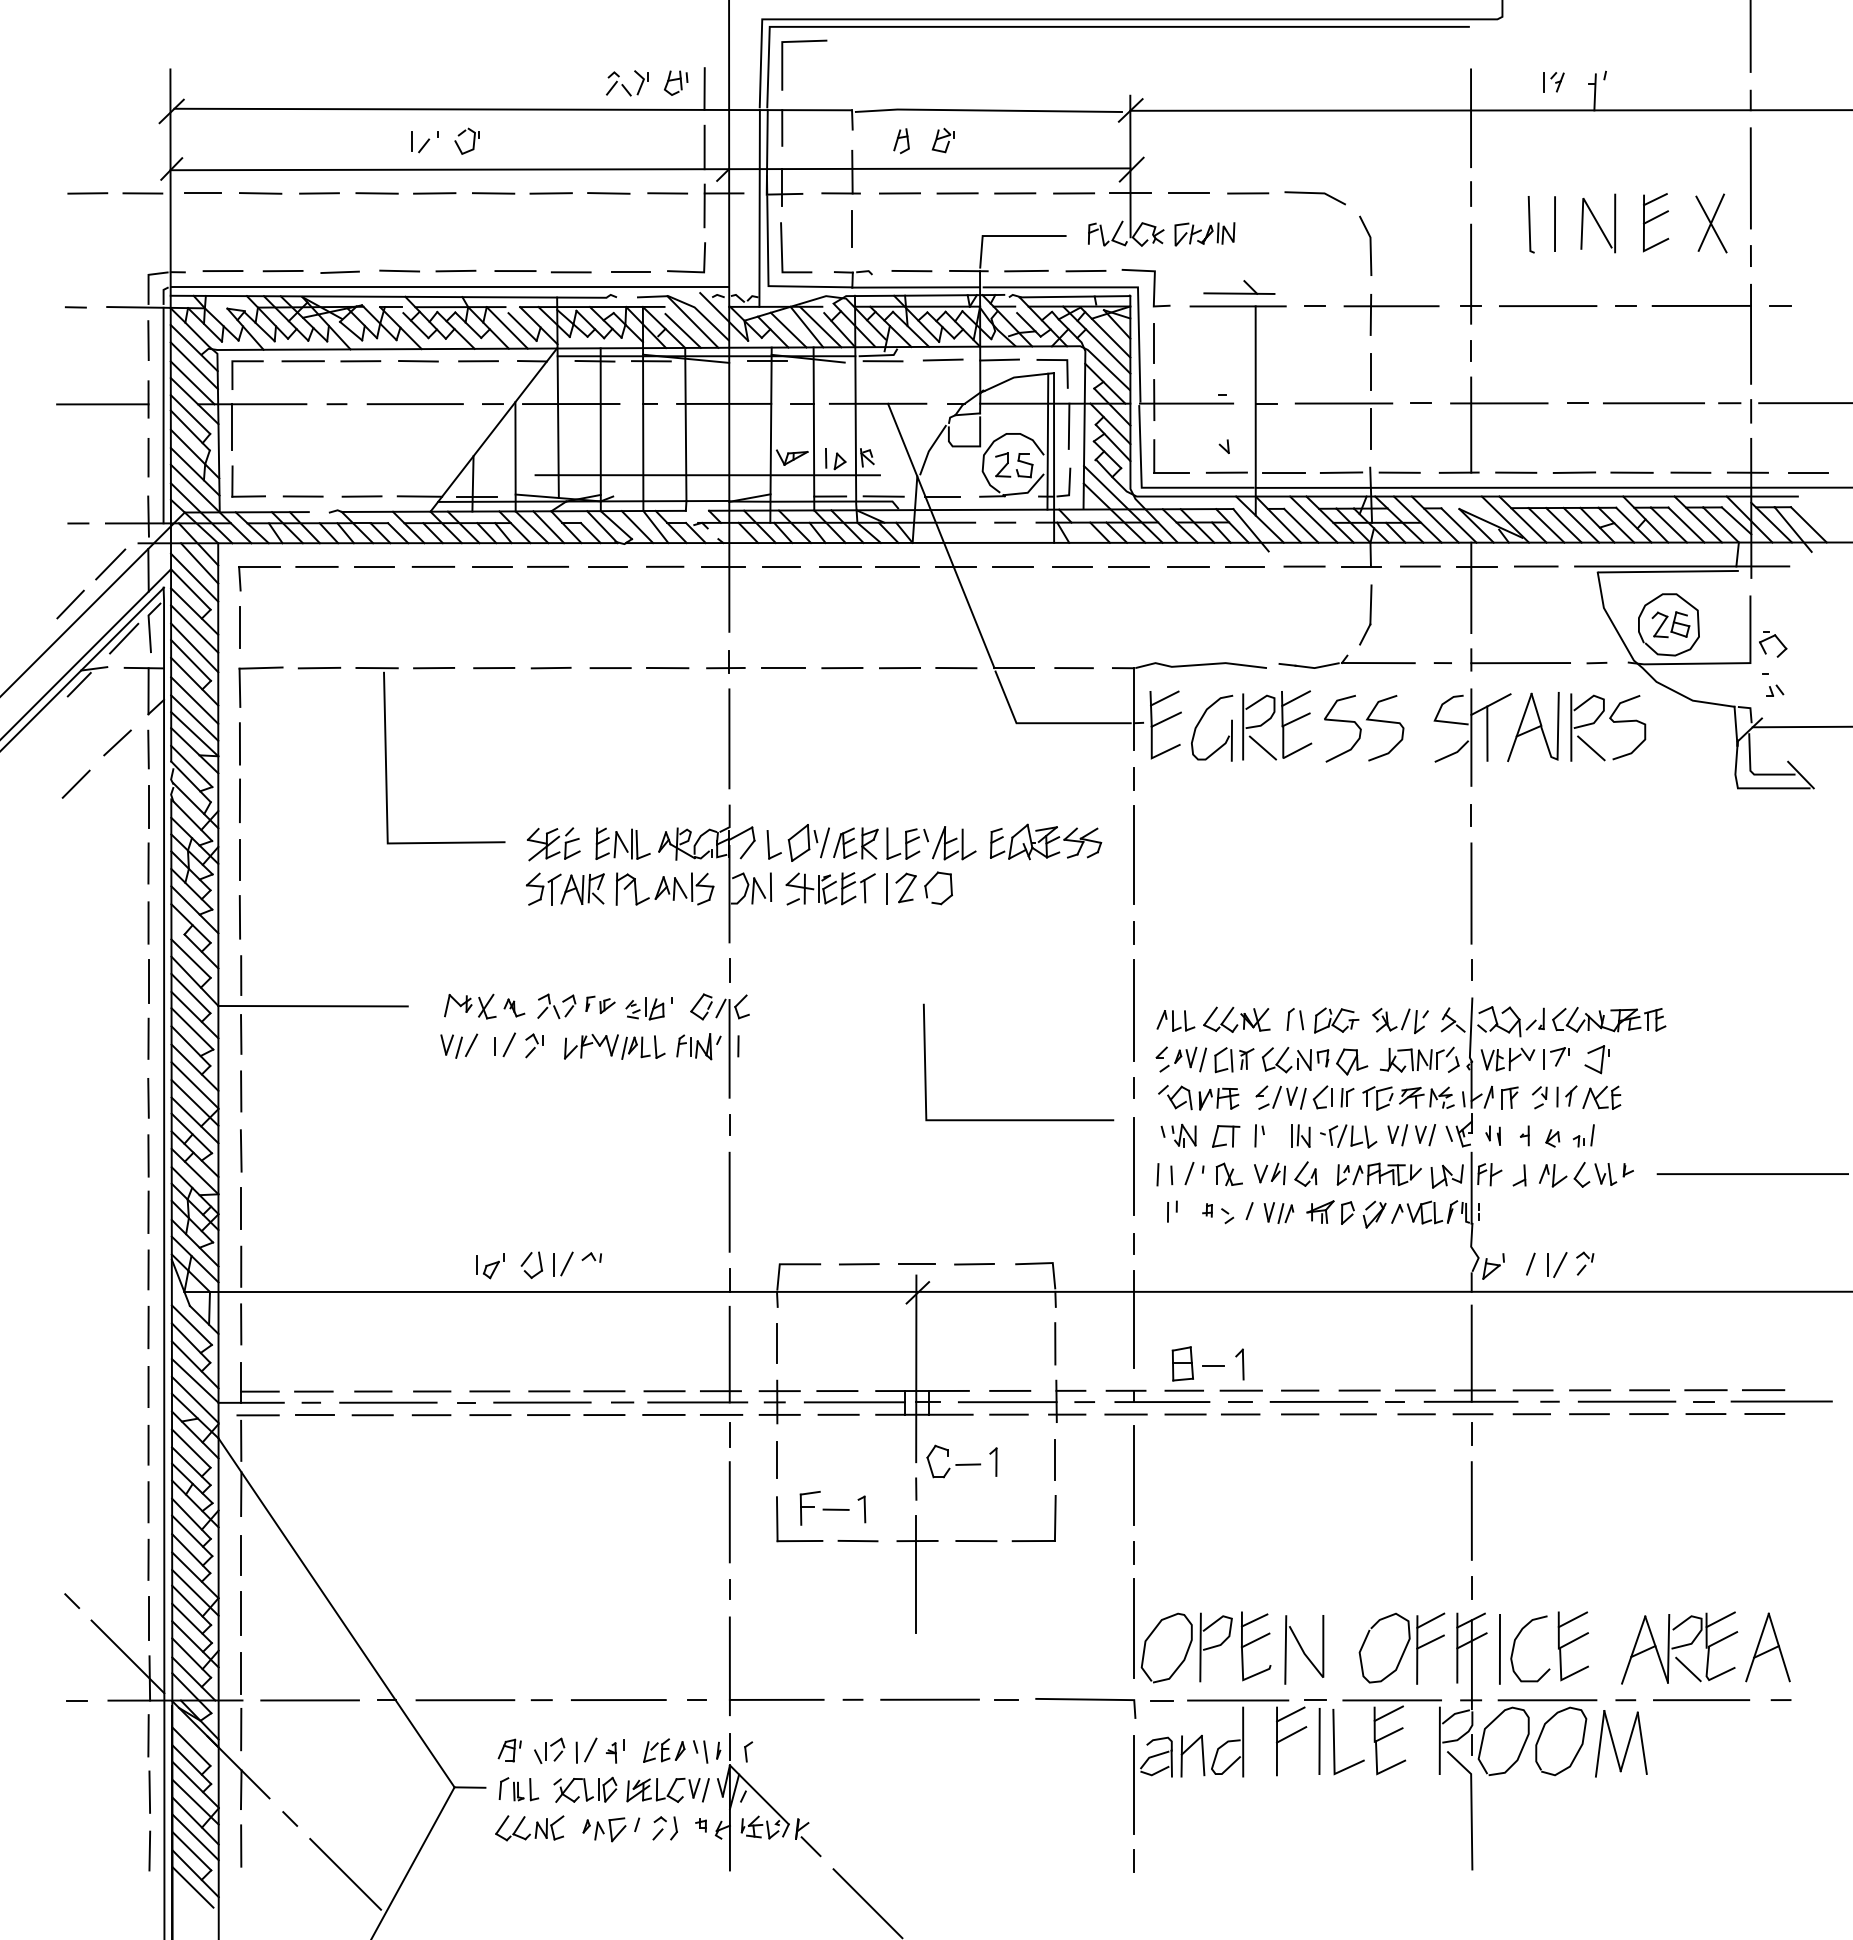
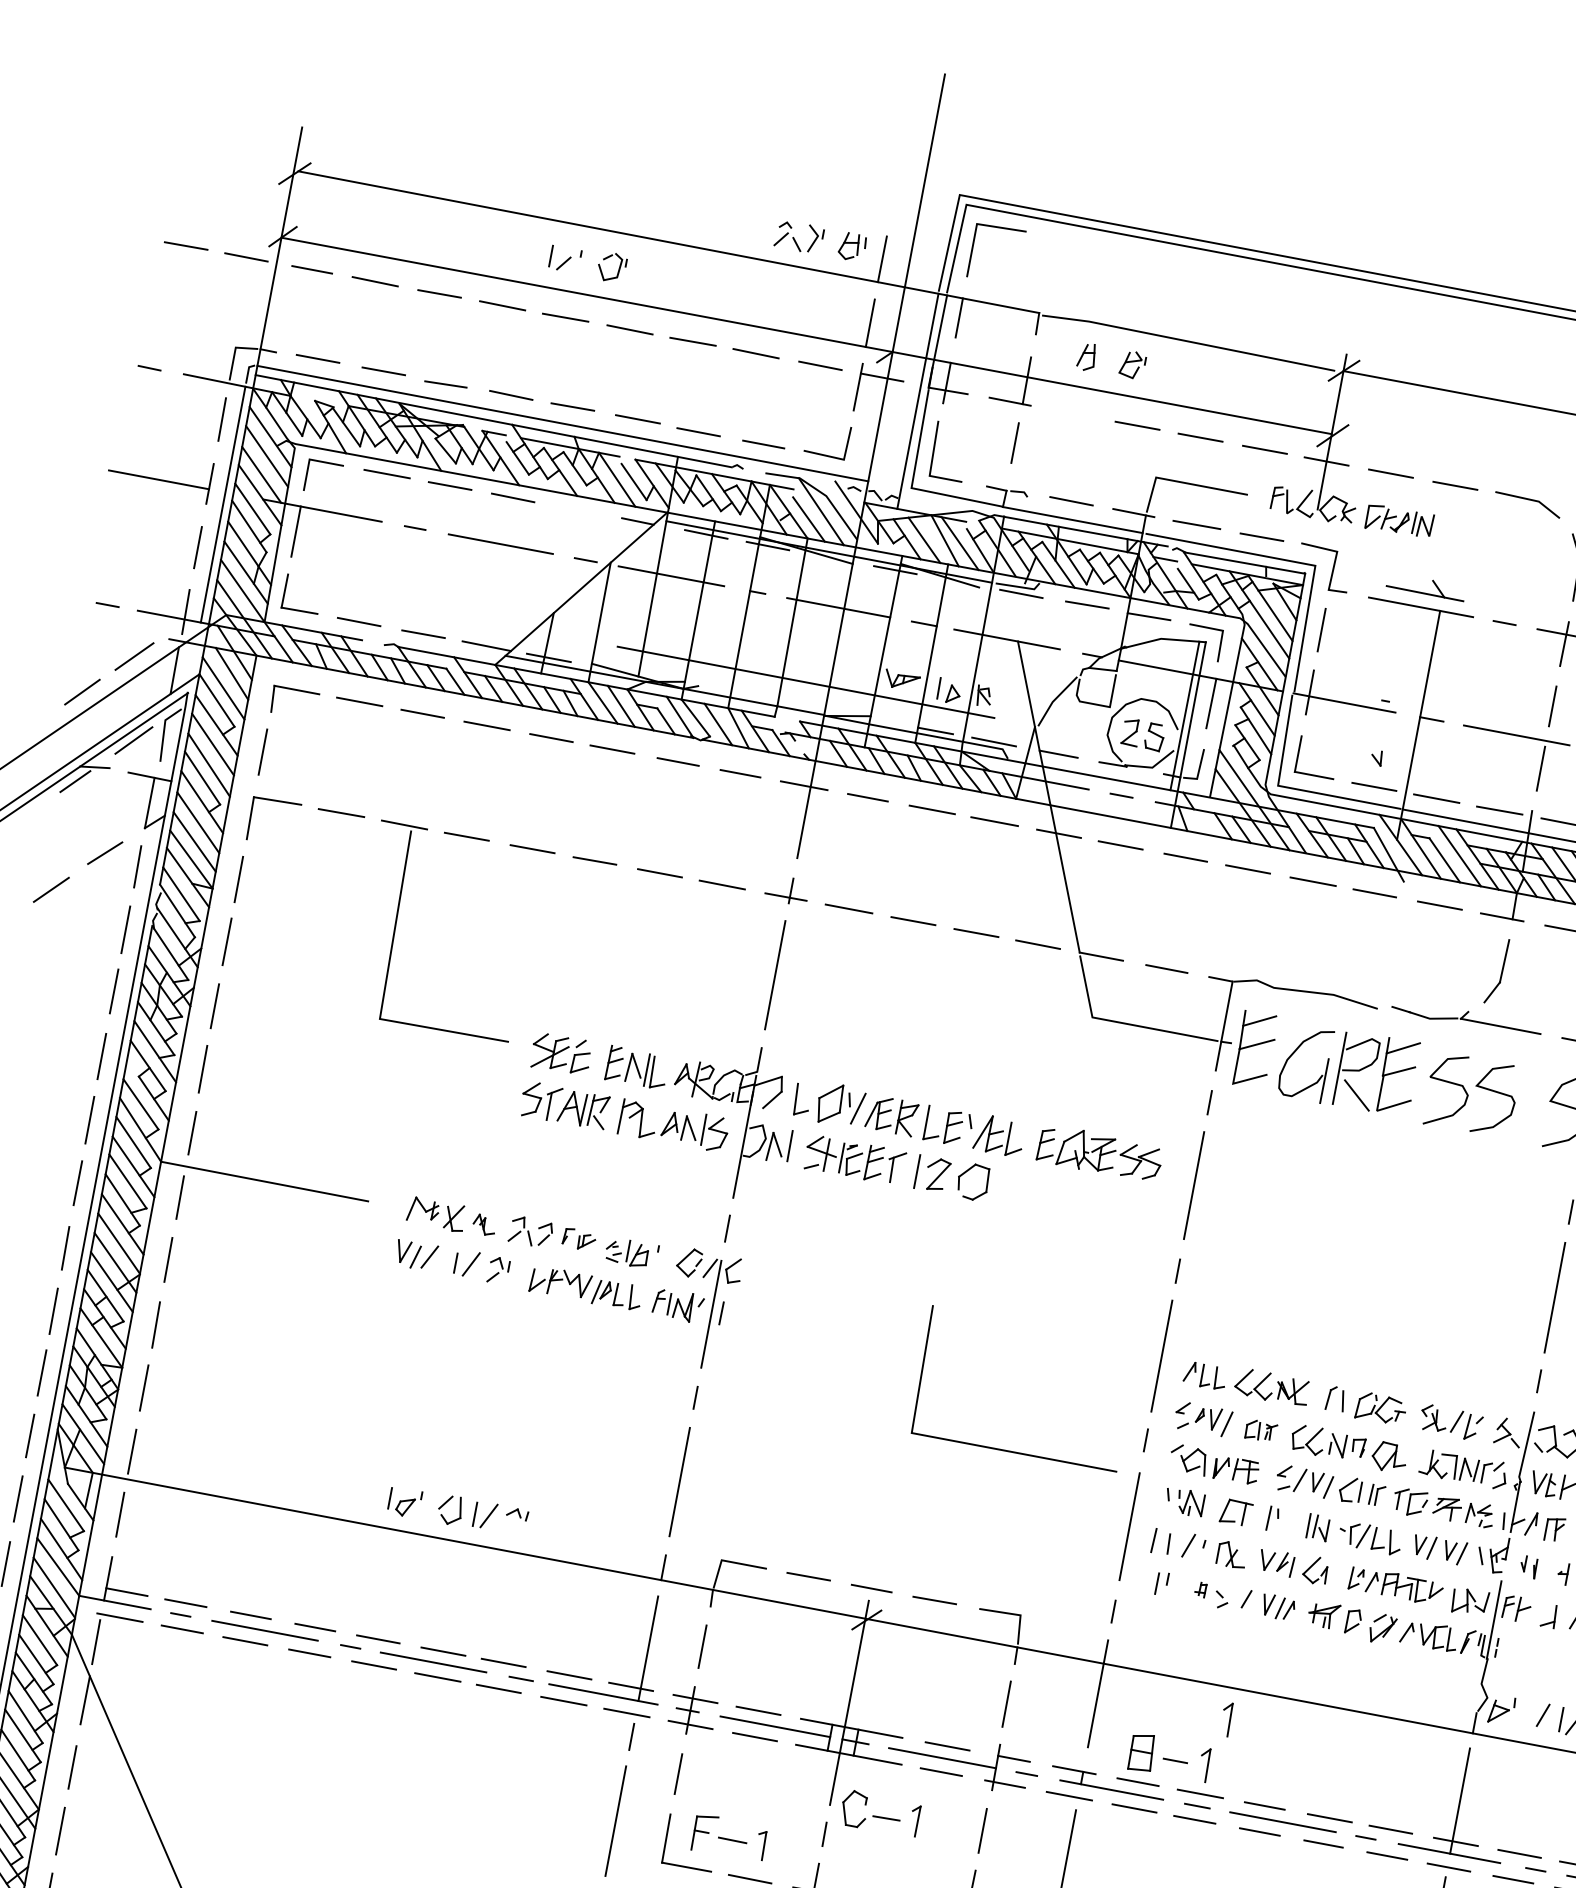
line: (899, 193) -> (1073, 413), removed
line: (478, 361) -> (578, 510), removed
part: (1234, 1060) -> (1261, 1431), size x0.7
part: (1251, 1320) -> (1226, 1719), added

